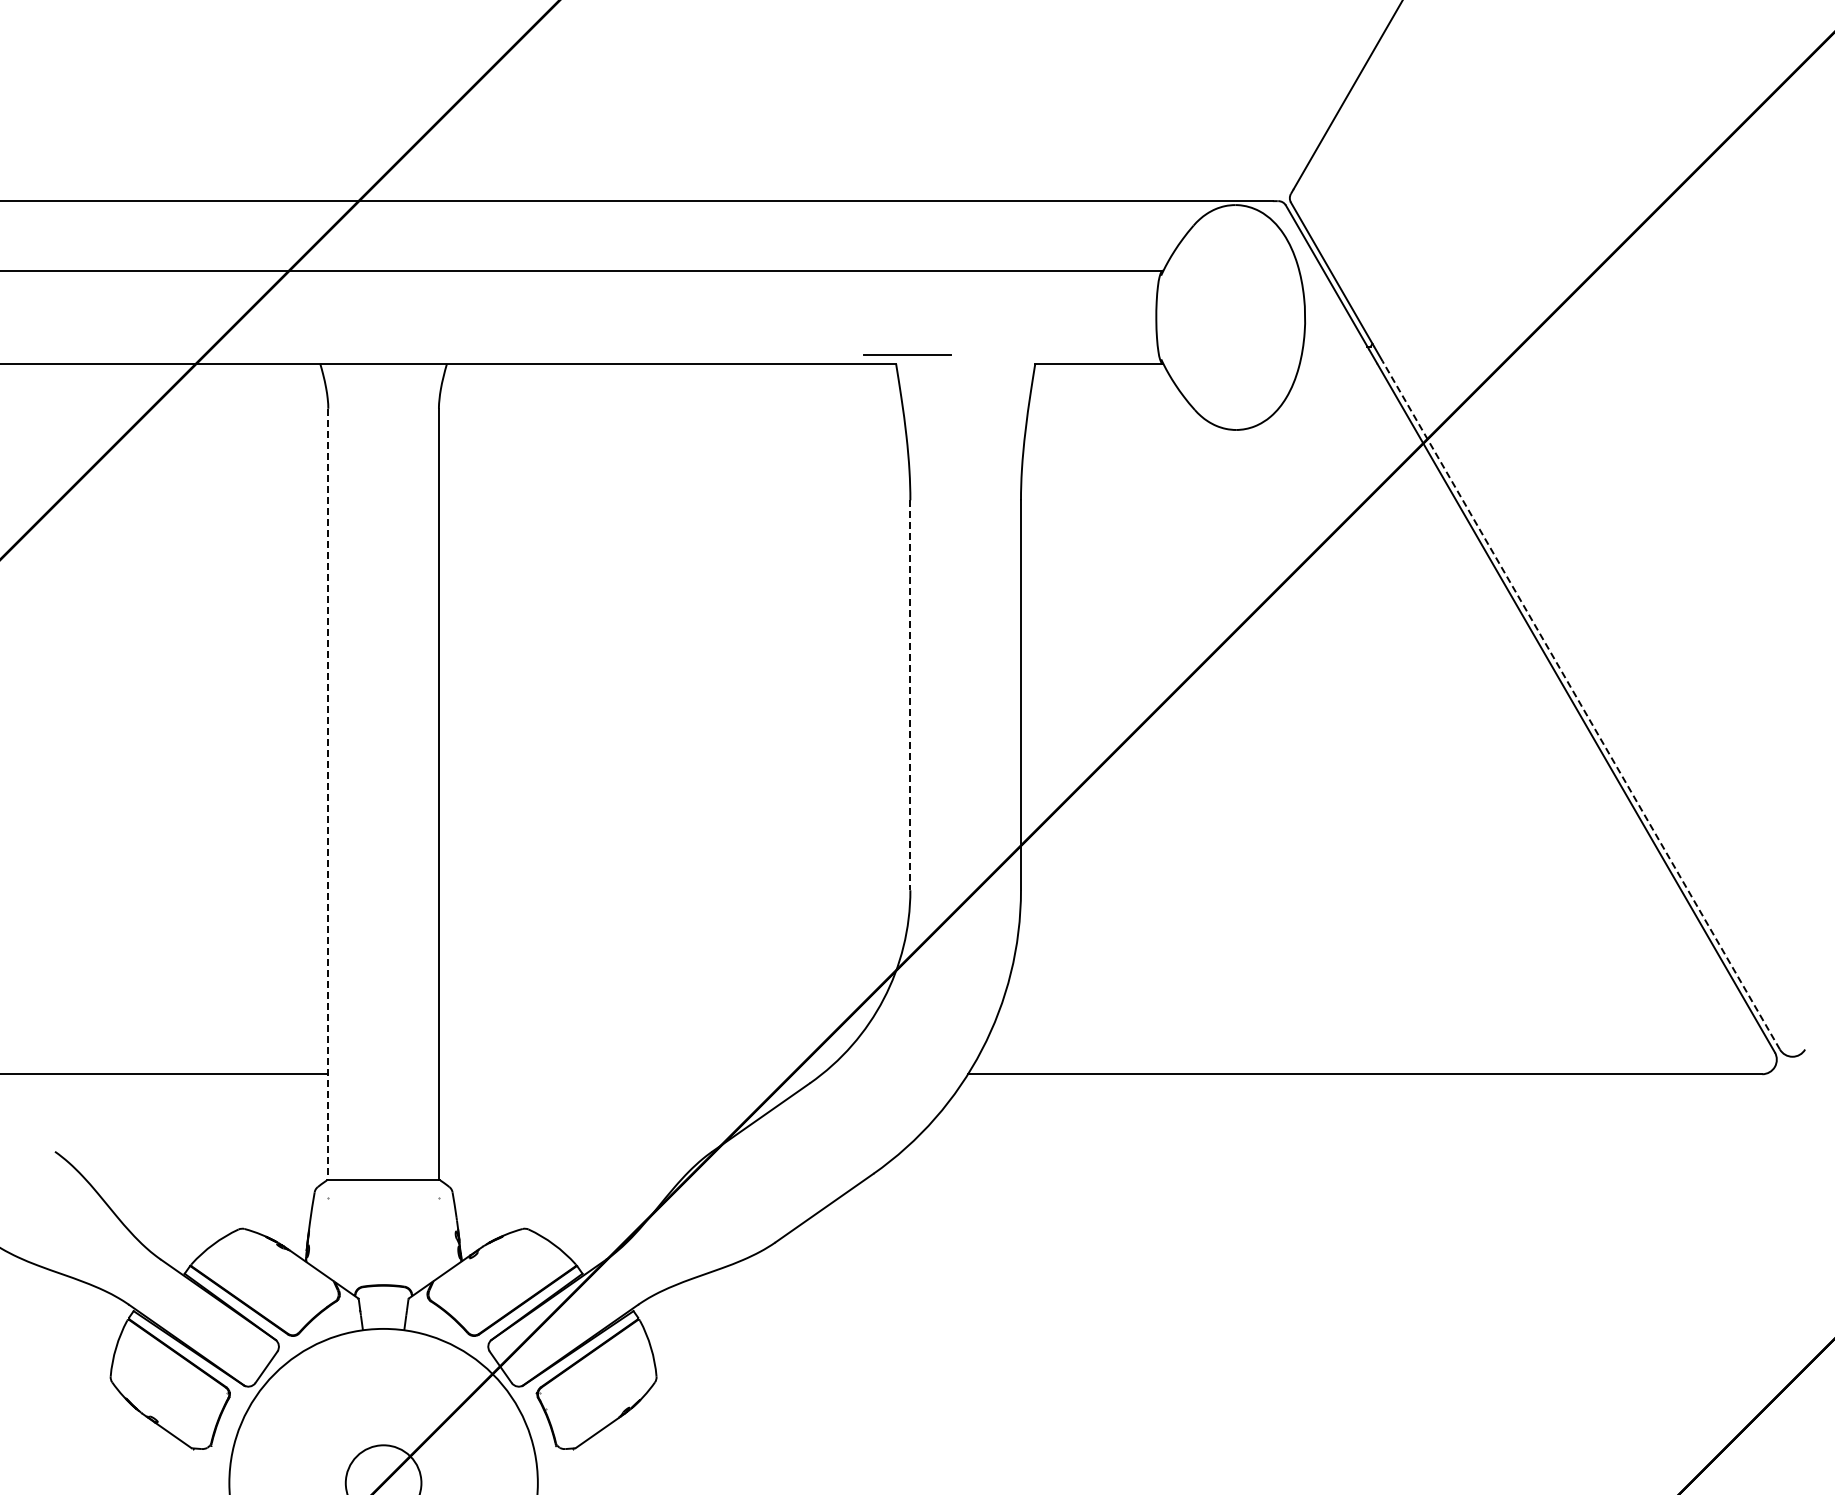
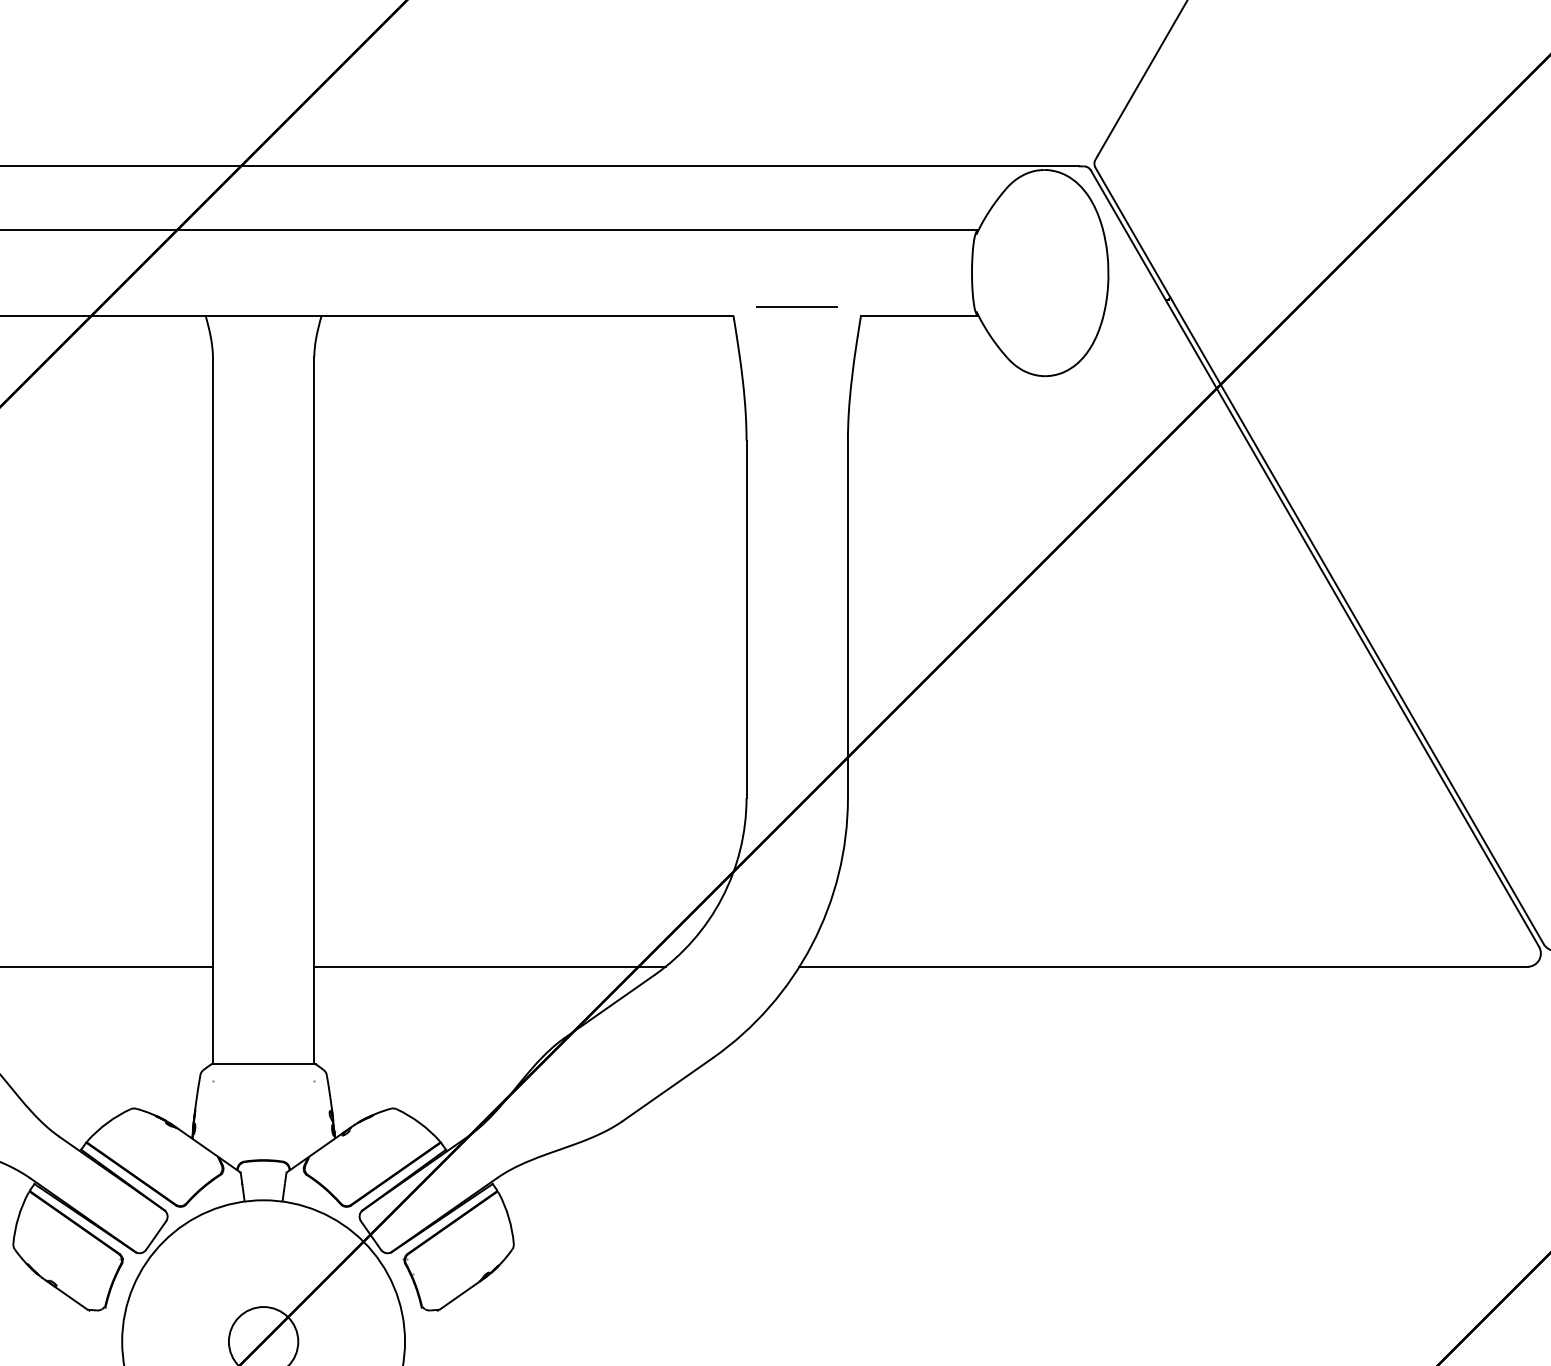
line: (907, 354) -> (797, 306), moved
line: (910, 695) -> (746, 619), dashed -> solid
line: (1580, 704) -> (1360, 627), dashed -> solid
line: (328, 794) -> (213, 710), dashed -> solid
line: (630, 1074) -> (489, 967), added

